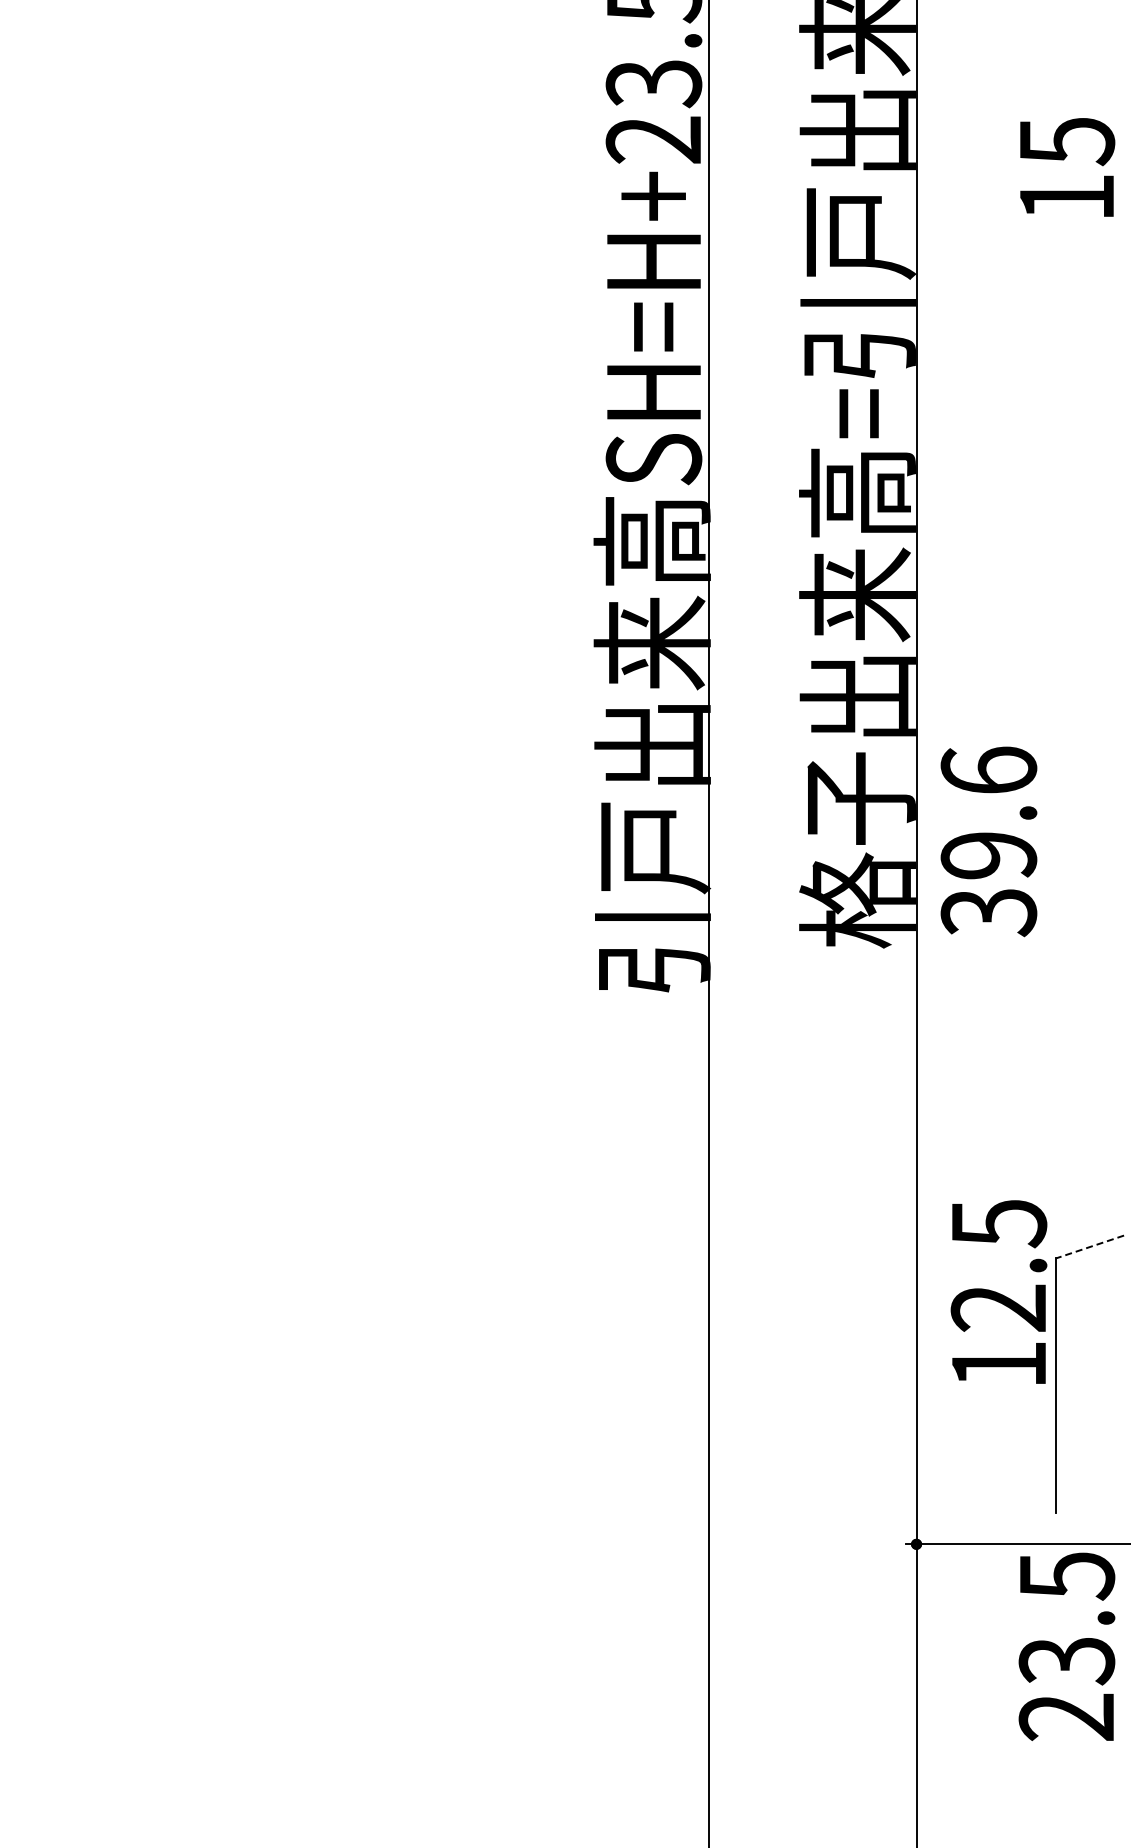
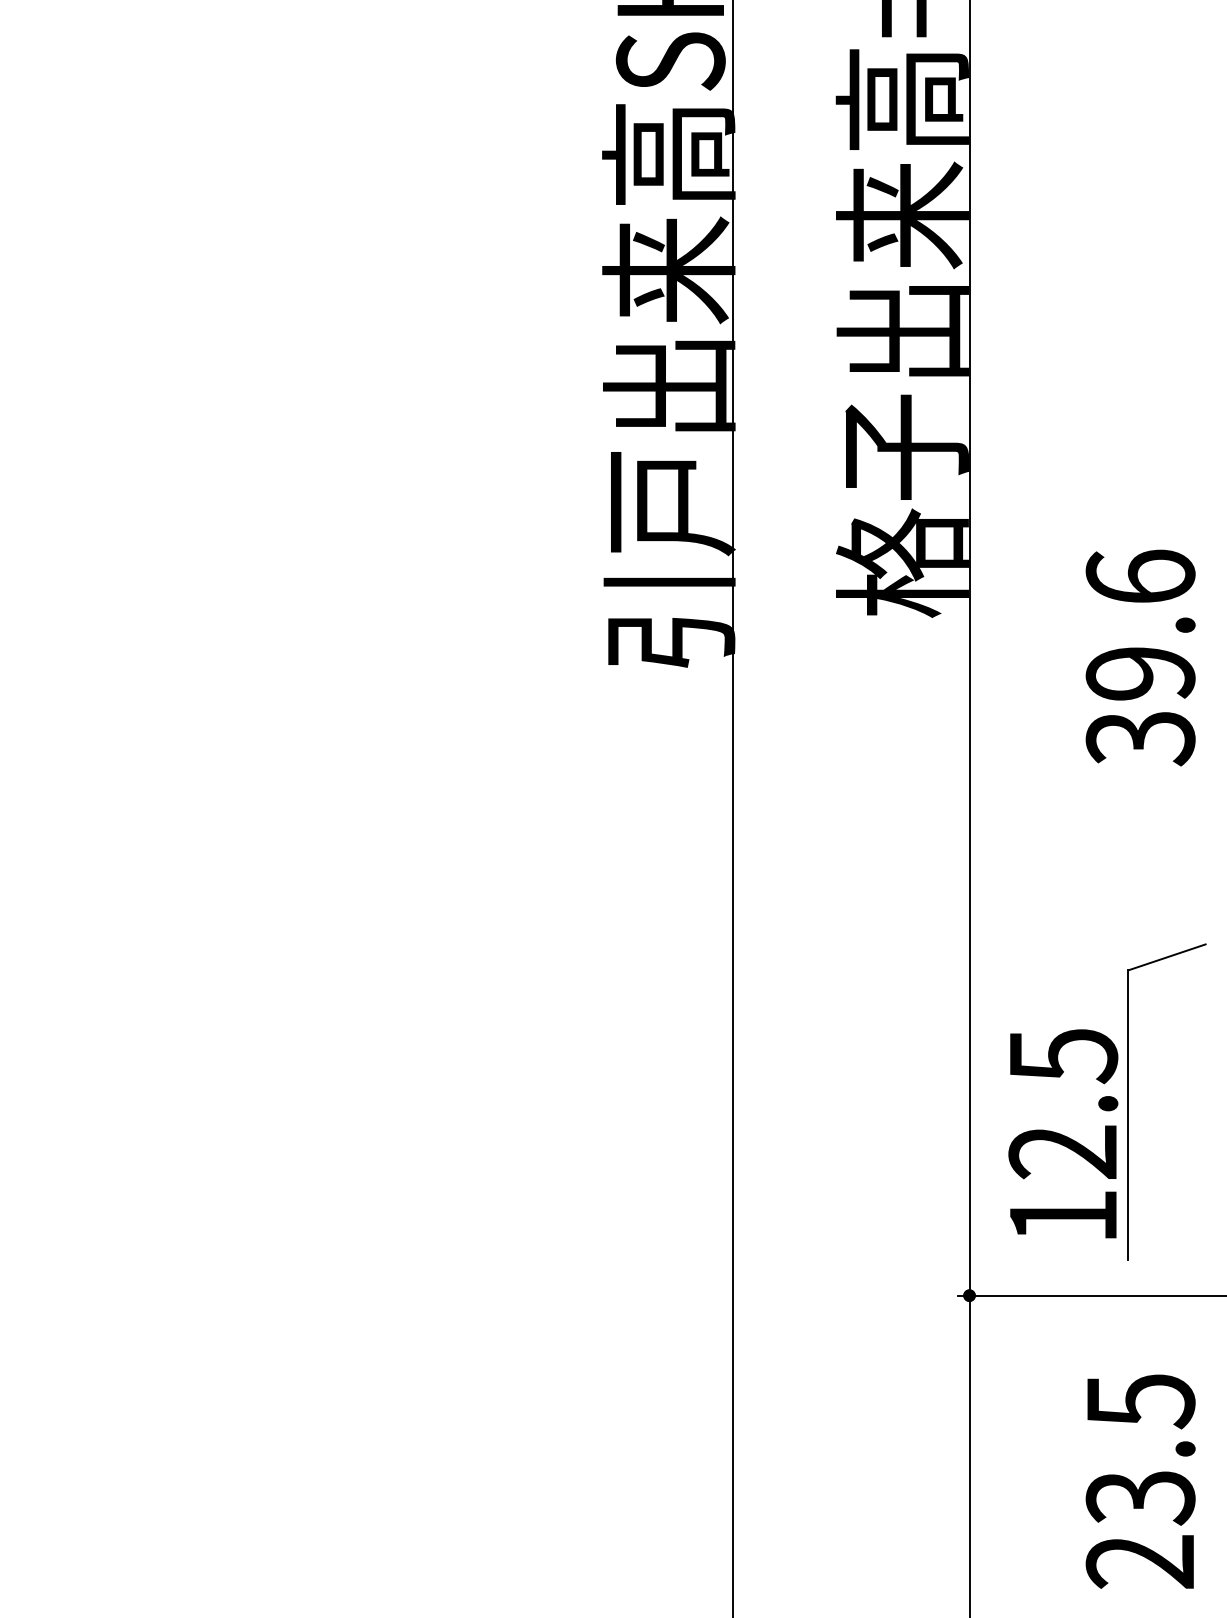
text: (988, 841) -> (1140, 657), moved
line: (1090, 1246) -> (1167, 956), dashed -> solid
text: (998, 1291) -> (1062, 1133), moved
text: (1066, 1646) -> (1140, 1481), moved

